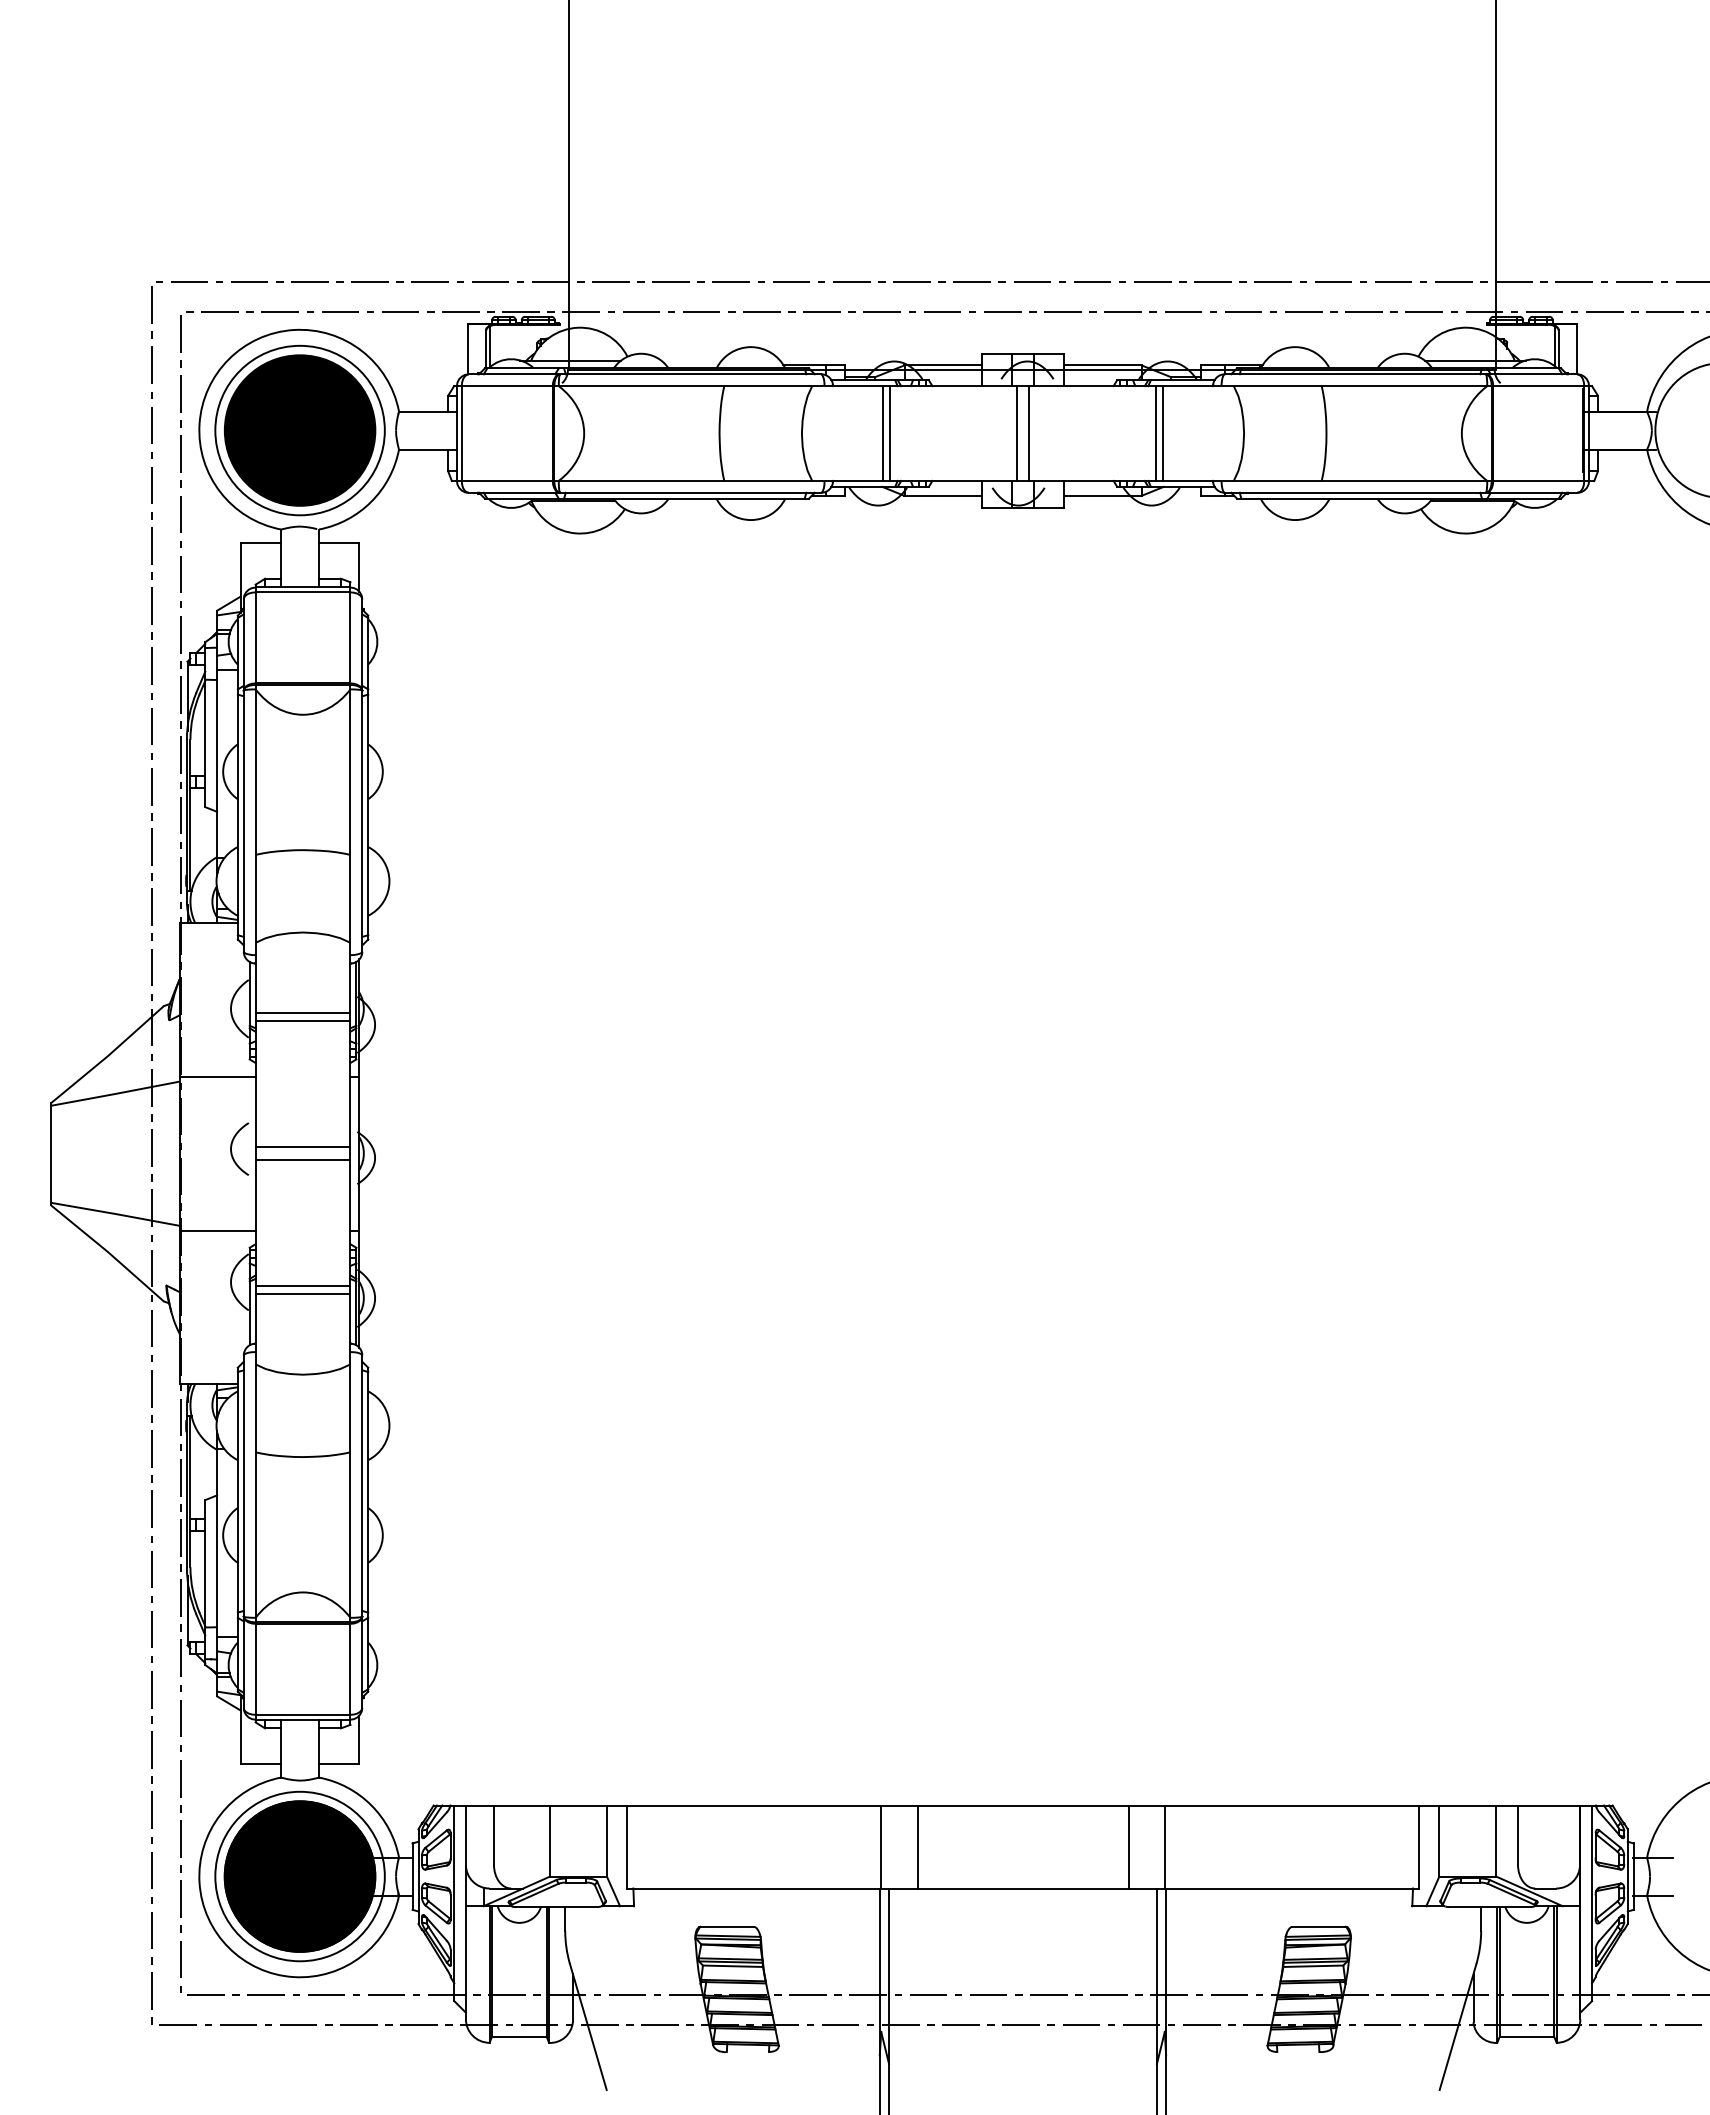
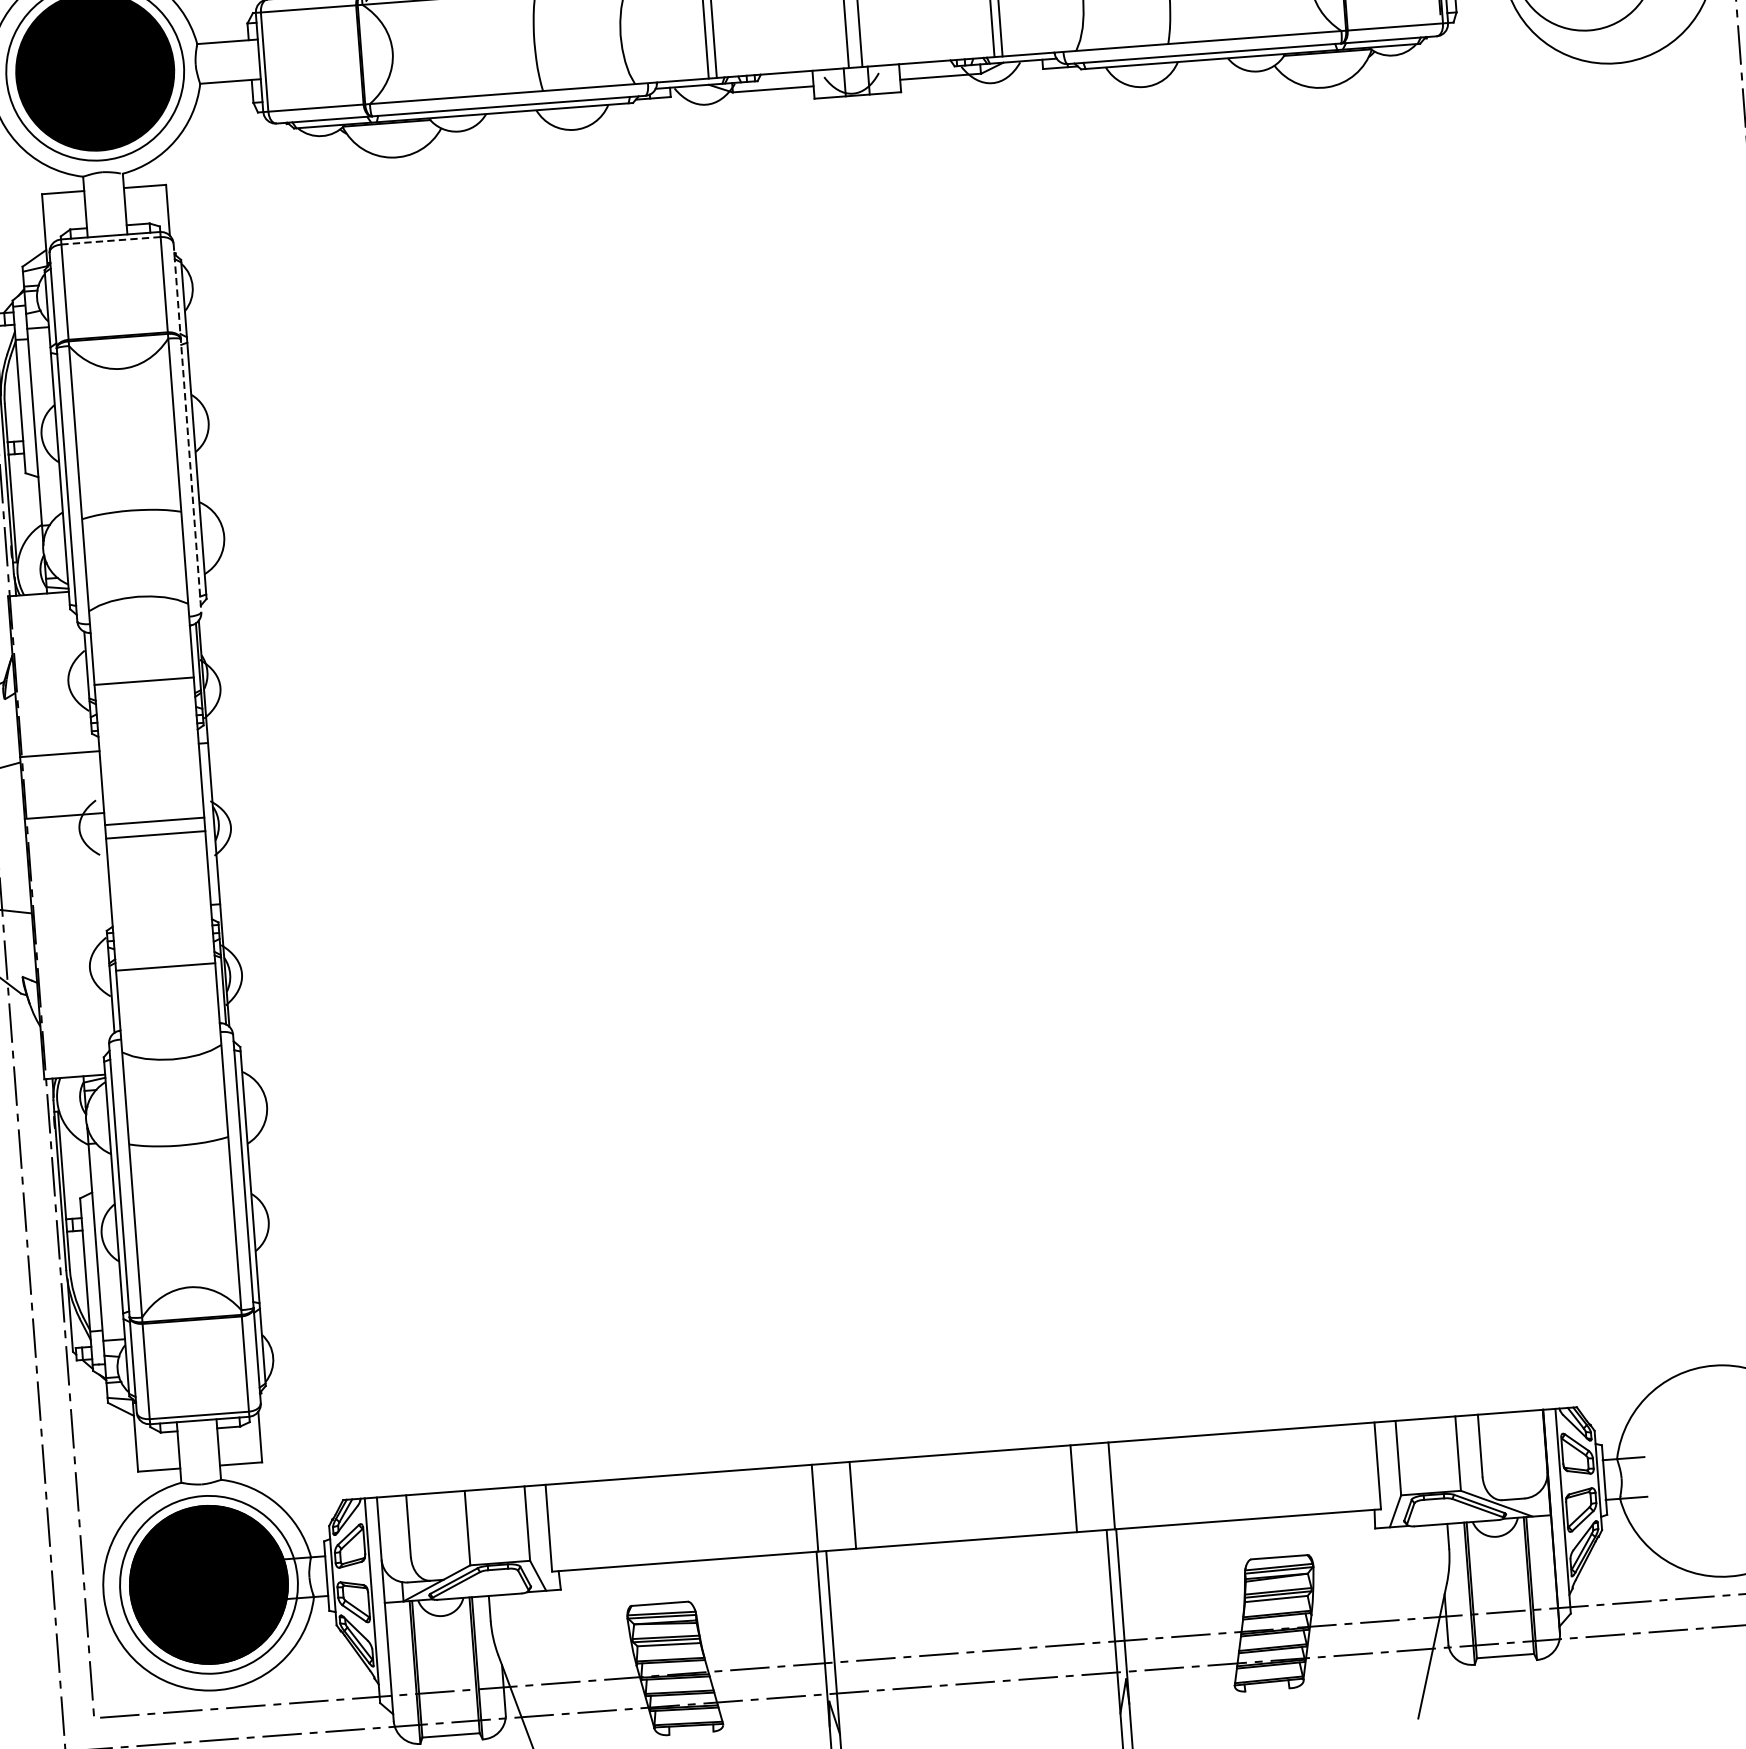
line: (302, 592) -> (110, 240), solid -> dashed
line: (362, 776) -> (187, 428), solid -> dashed
line: (302, 1020) -> (144, 688), removed
line: (217, 1230) -> (64, 815), moved
line: (302, 1294) -> (165, 975), removed

